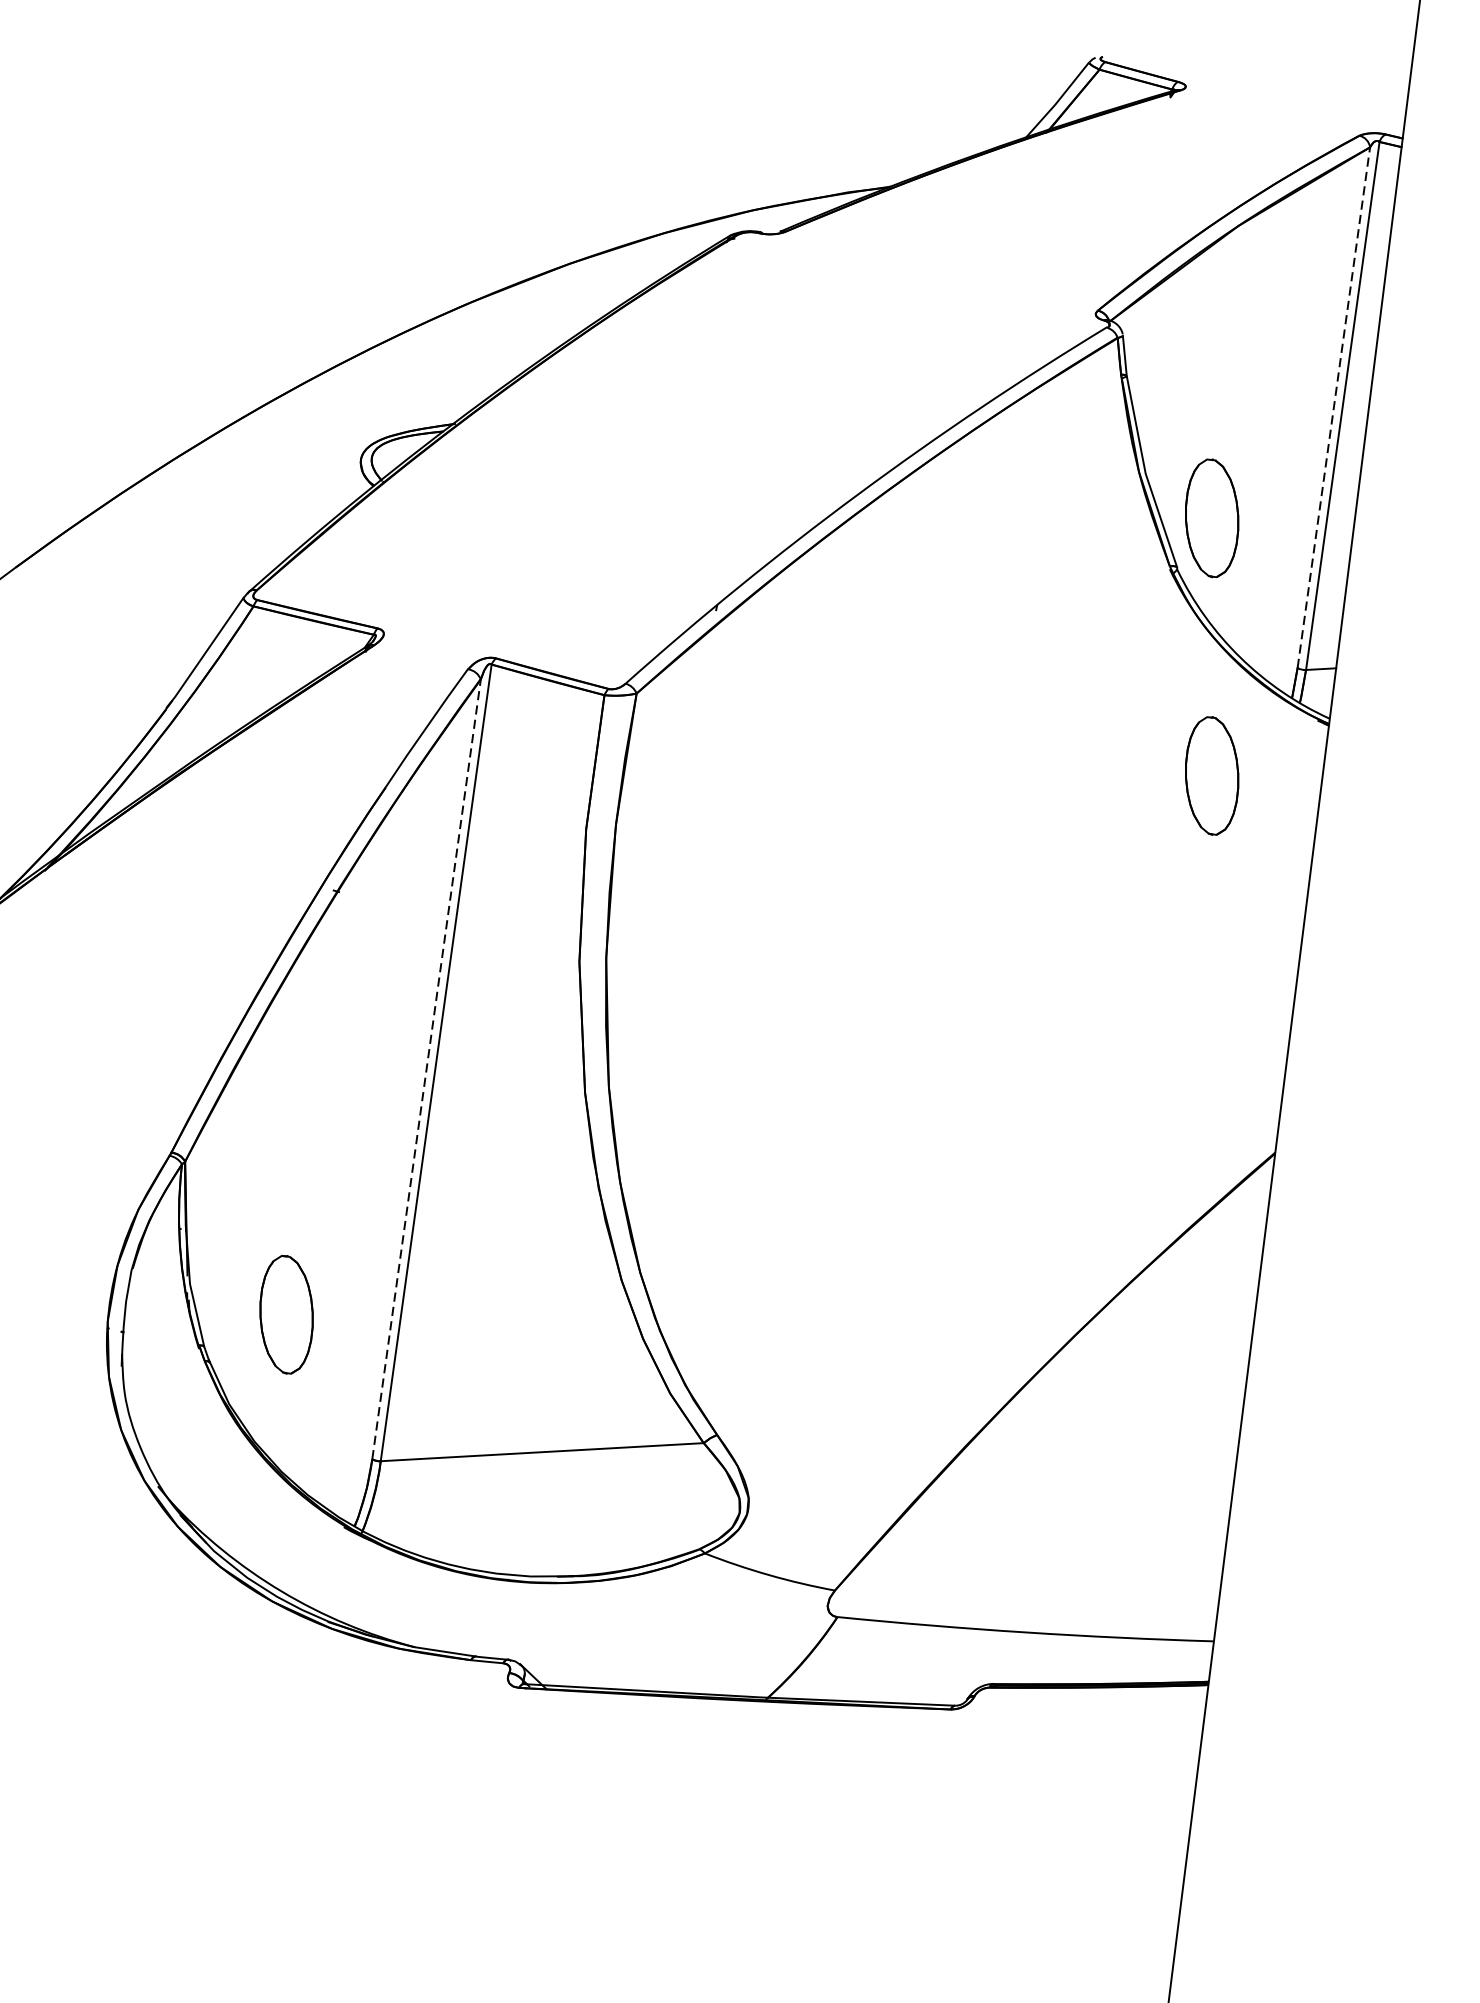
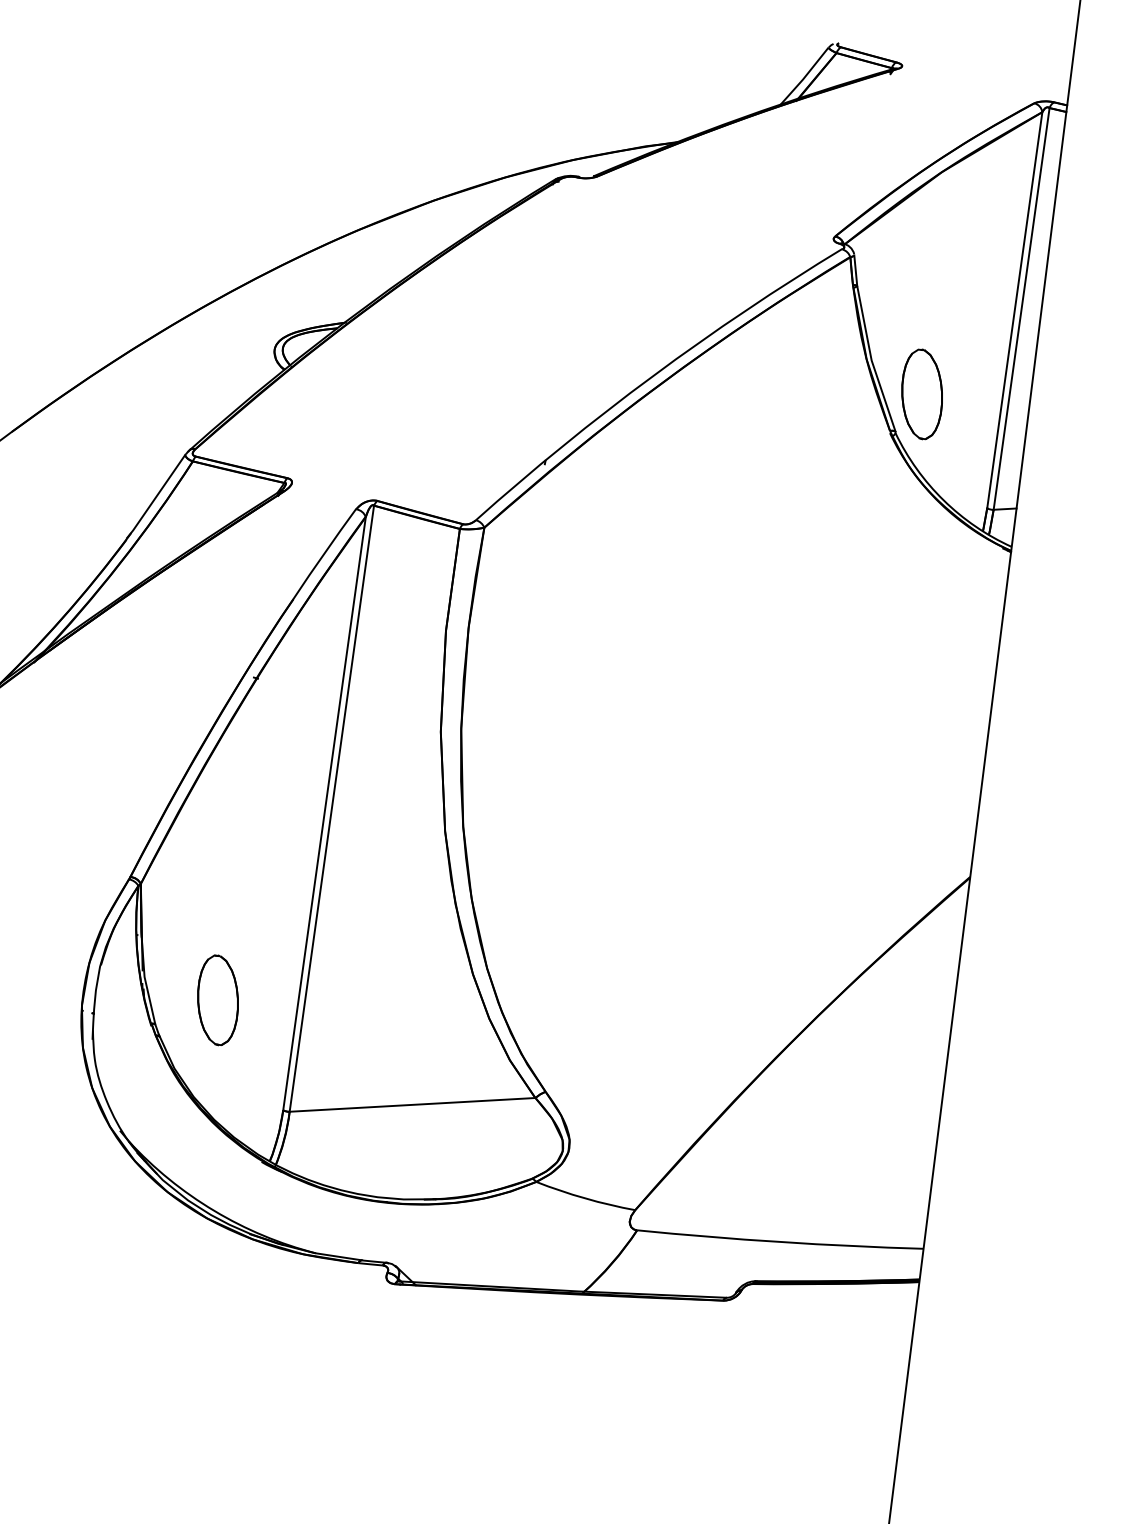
line: (1333, 408) -> (1014, 310), dashed -> solid
part: (1211, 776) -> (921, 590), removed
line: (426, 1069) -> (324, 813), dashed -> solid

